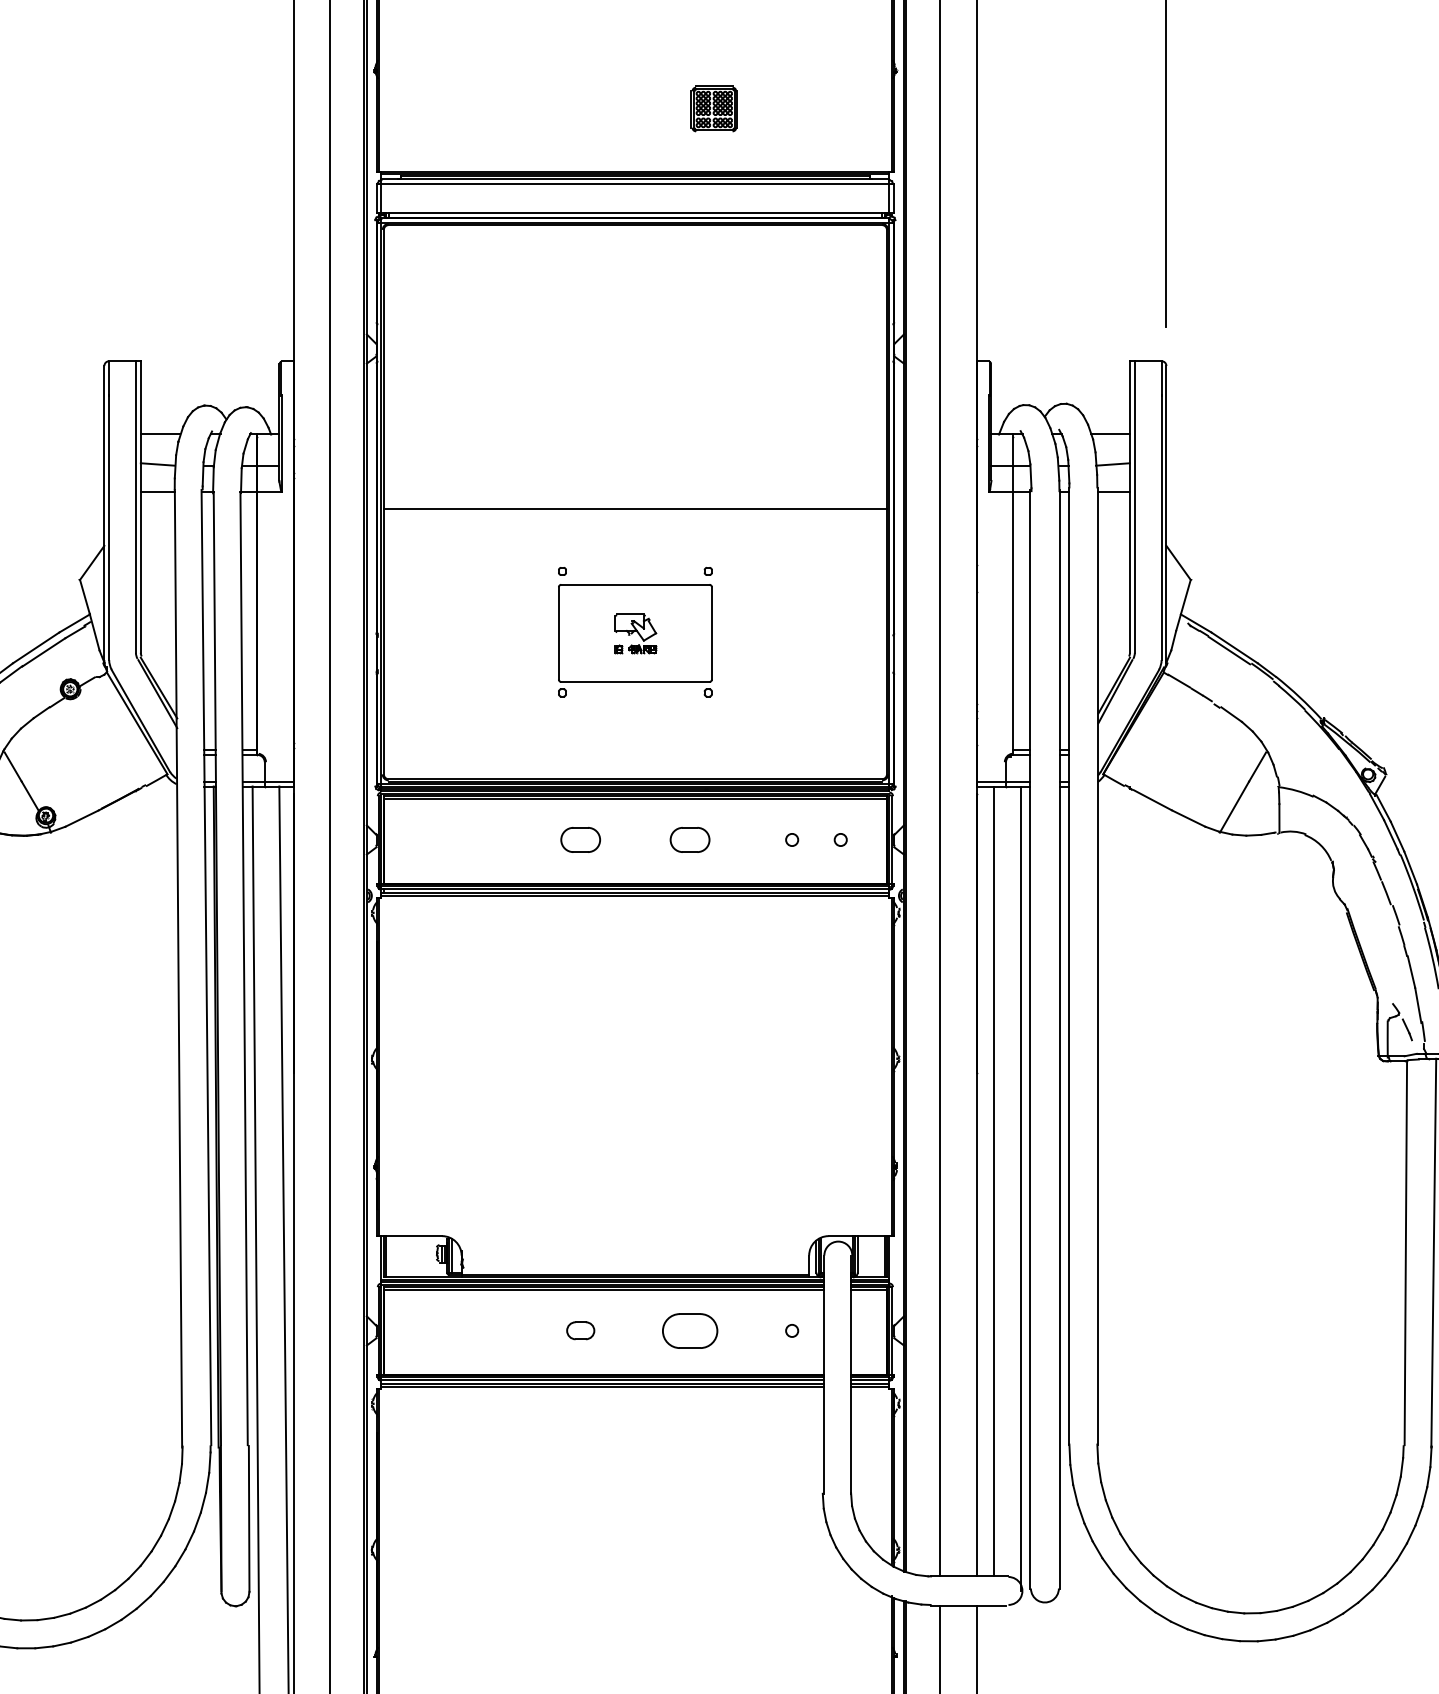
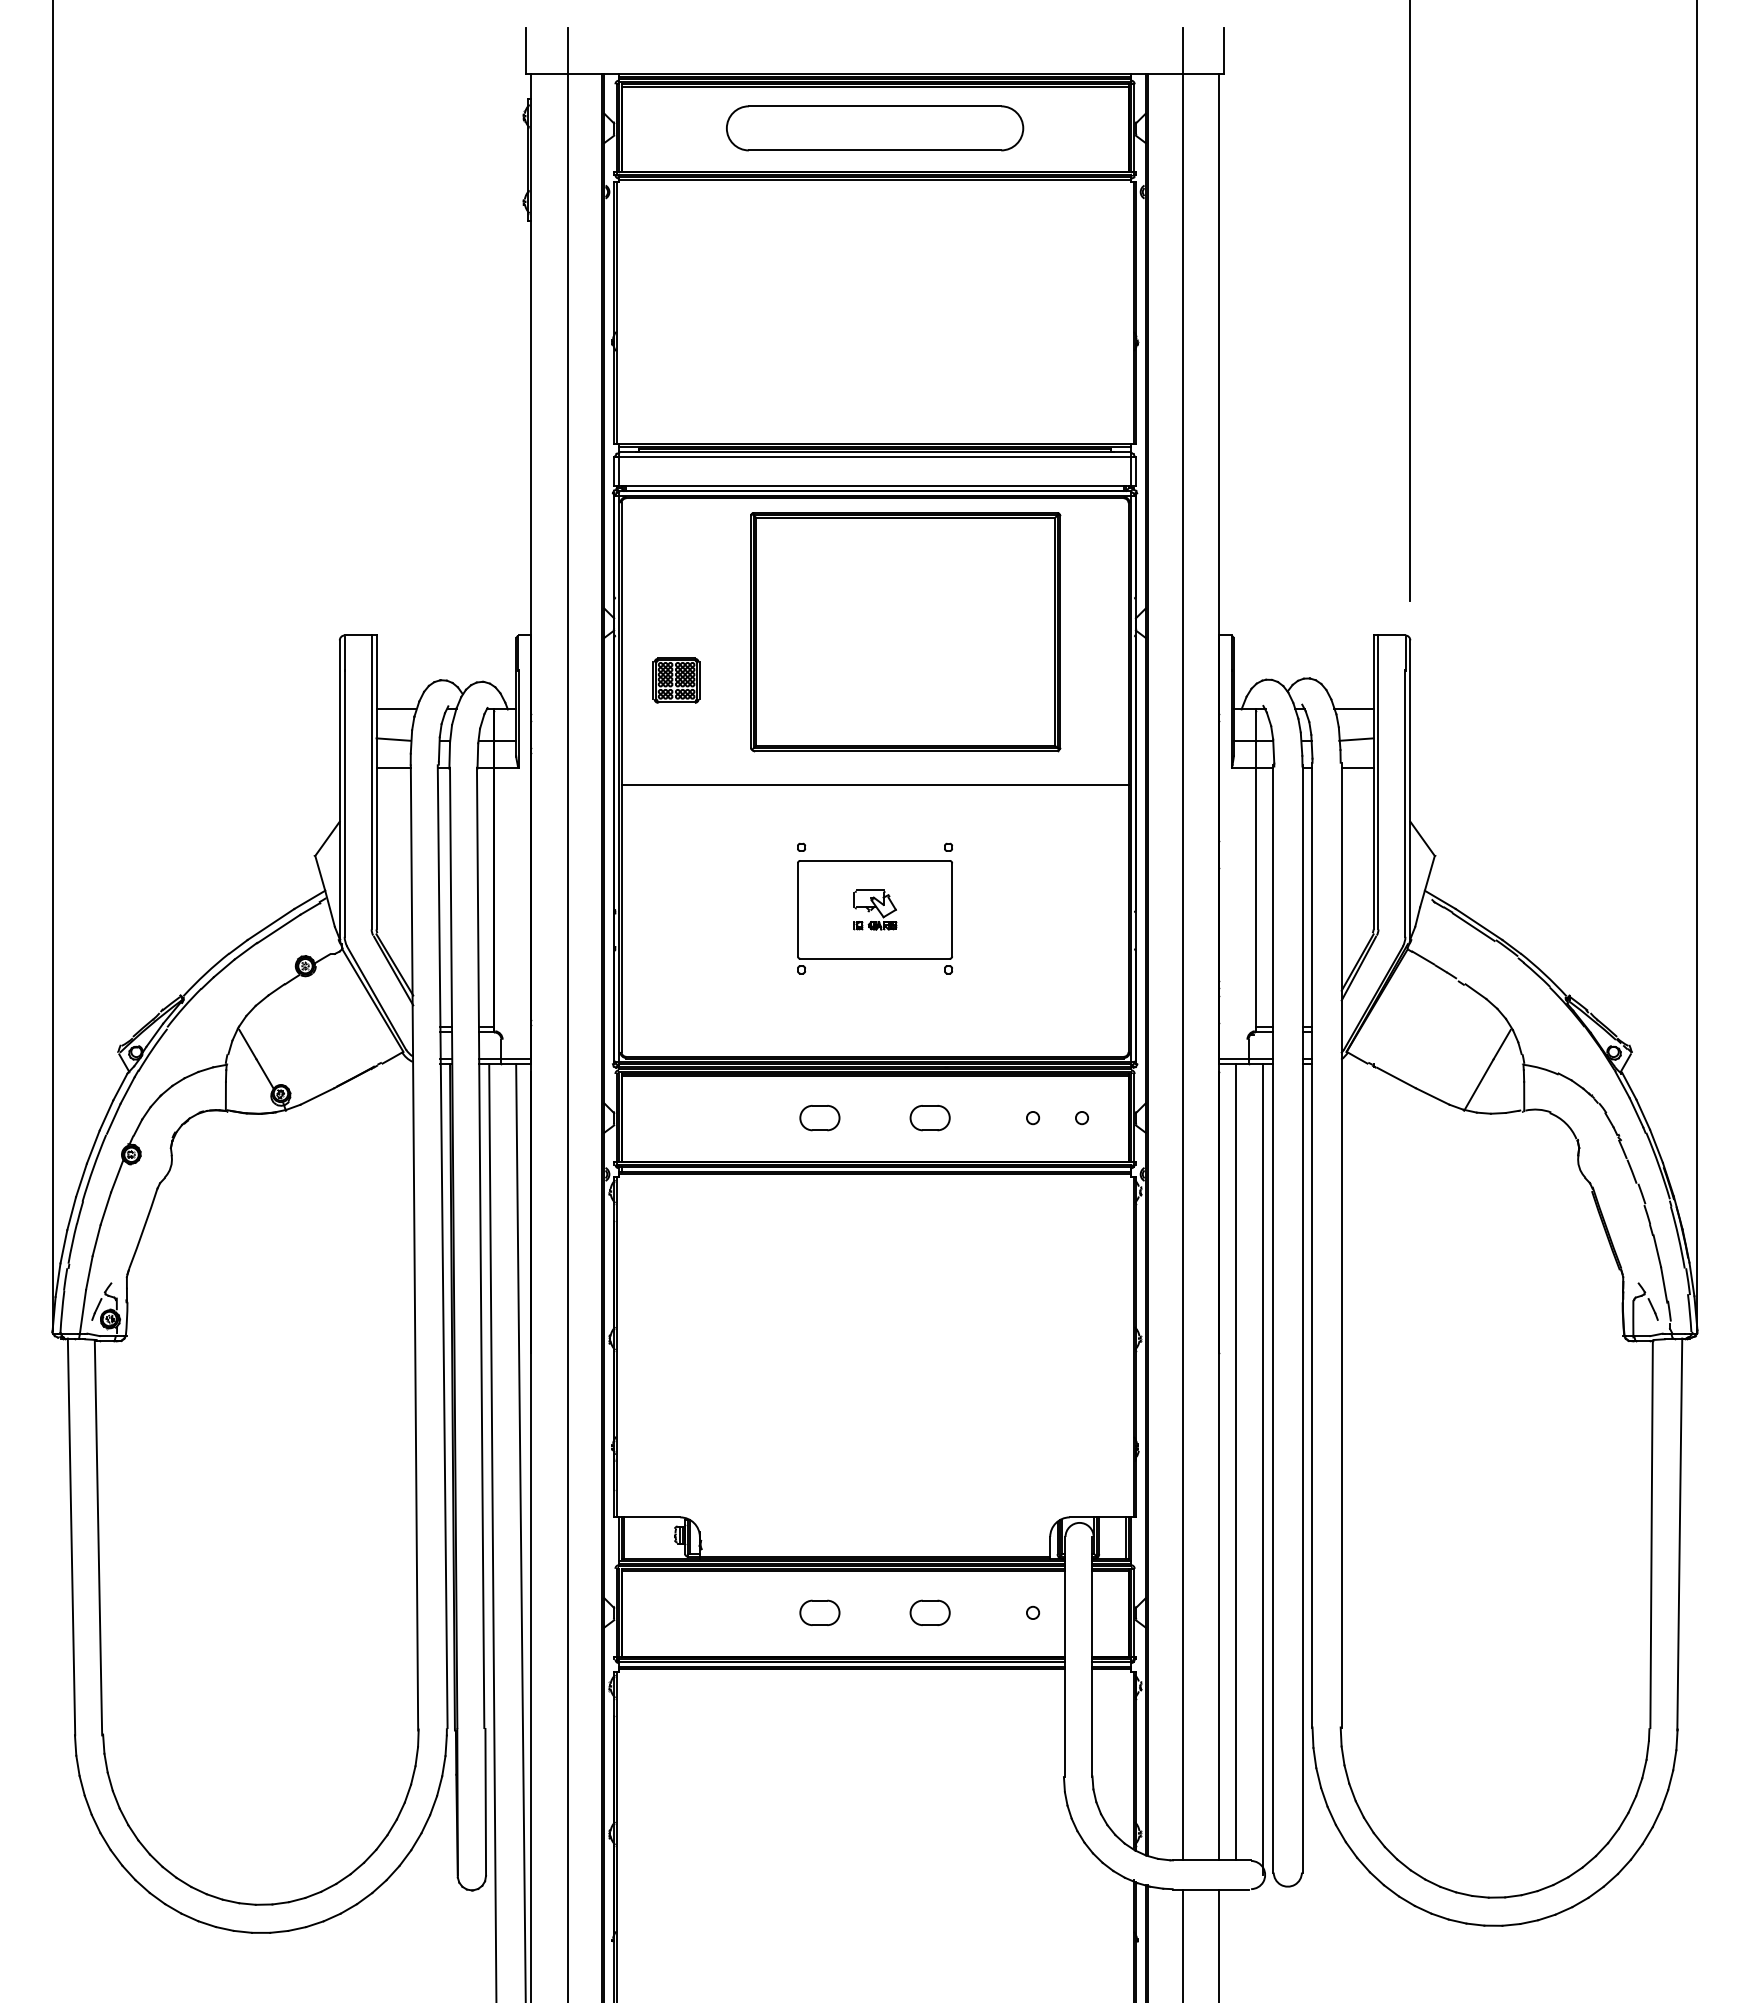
part: (714, 109) -> (676, 680), moved
part: (665, 358) -> (905, 632), added
part: (580, 1330) -> (819, 1612), size x1.43
part: (689, 1330) -> (929, 1612), size x0.71

